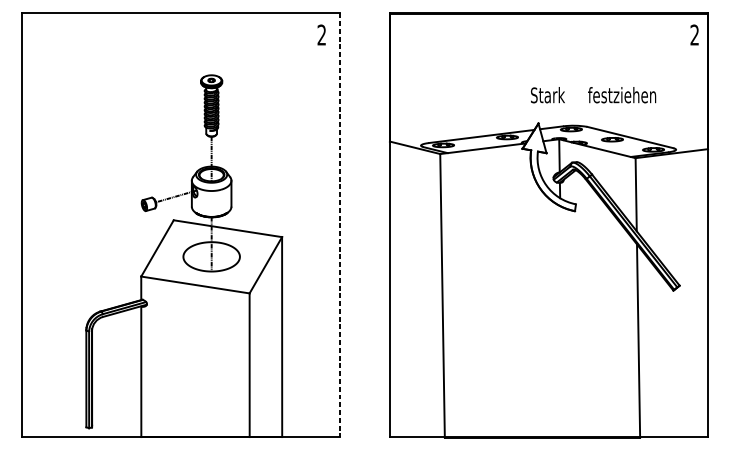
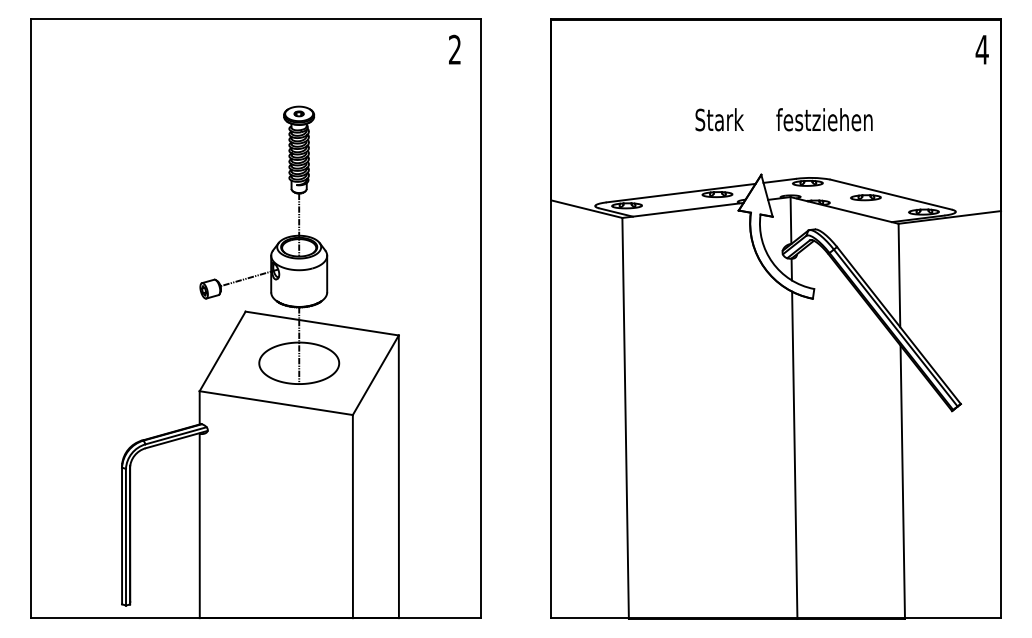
text: (694, 34) -> (981, 49), 2 -> 4
text: (593, 95) -> (783, 119), moved
line: (339, 225) -> (480, 318), dashed -> solid
line: (561, 322) -> (794, 455), added

